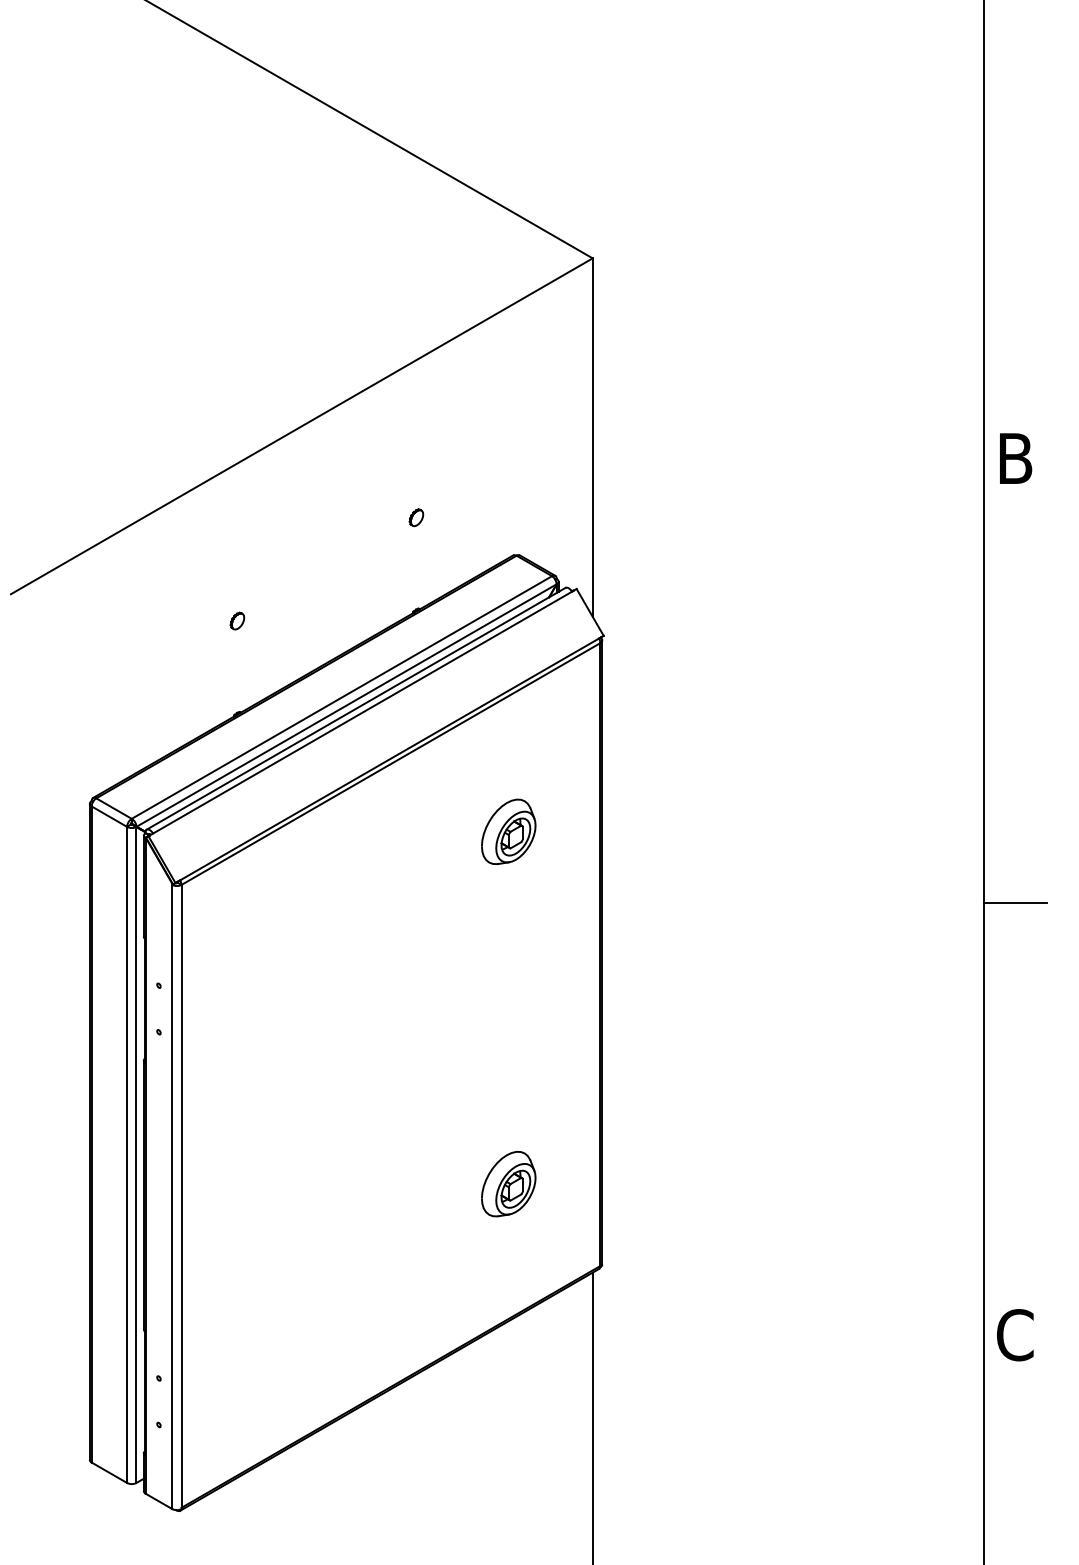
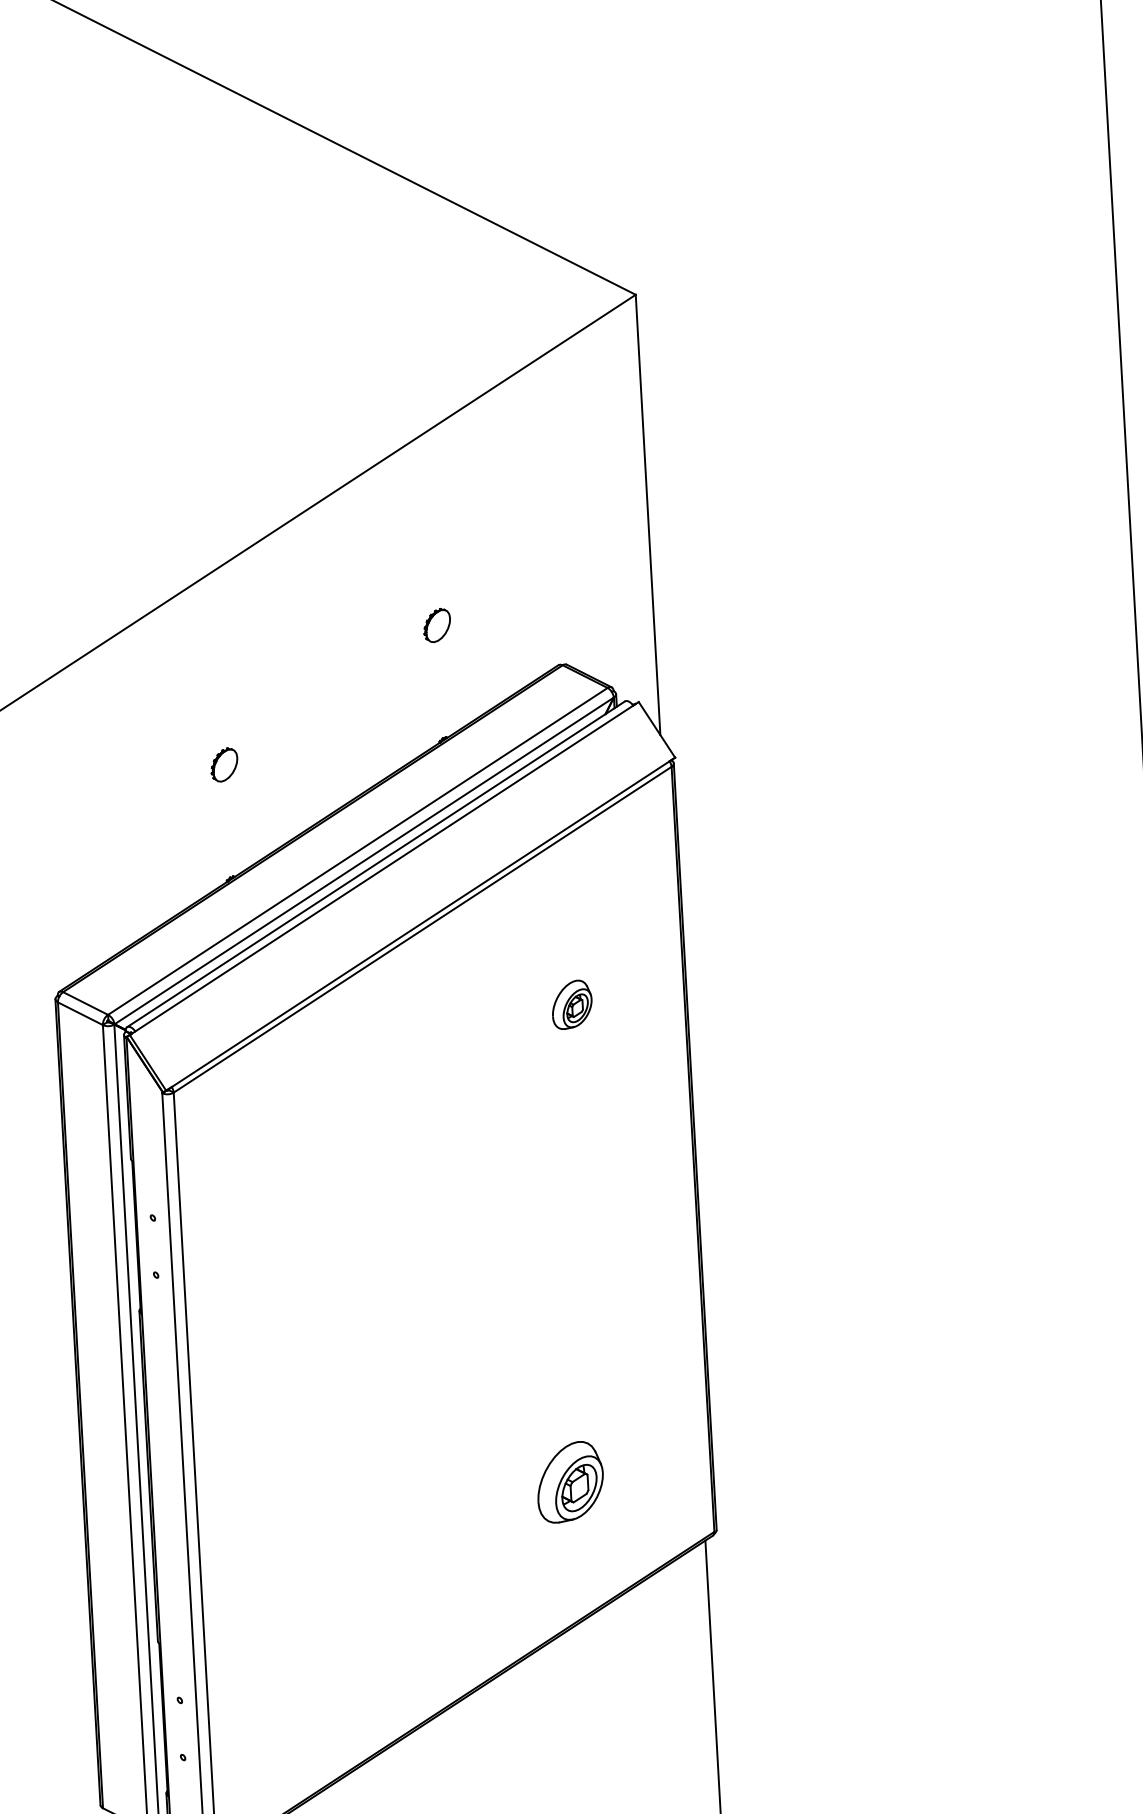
part: (416, 517) -> (437, 625), size x1.6
part: (237, 620) -> (224, 763), size x1.6
part: (508, 831) -> (571, 1004), size x0.6
part: (508, 1184) -> (570, 1482), moved

